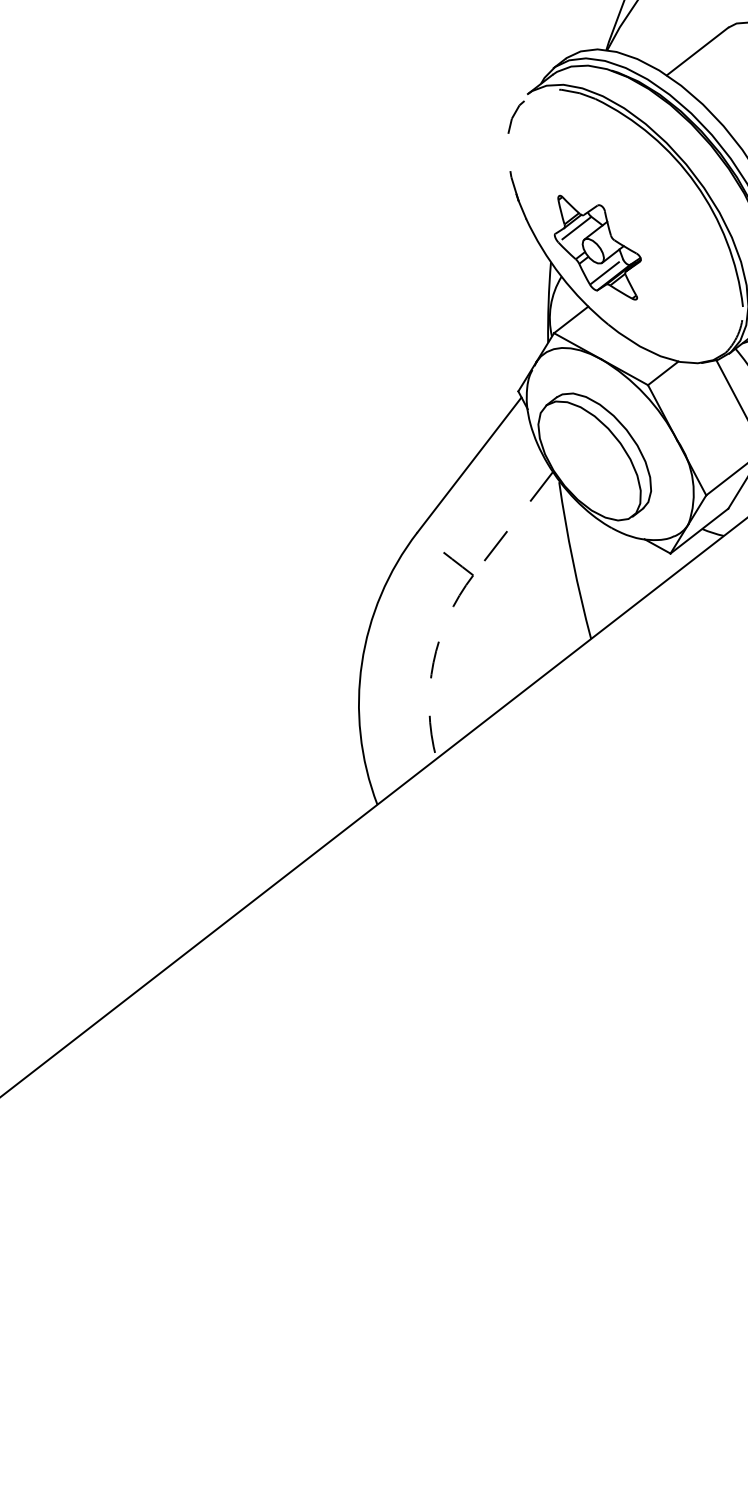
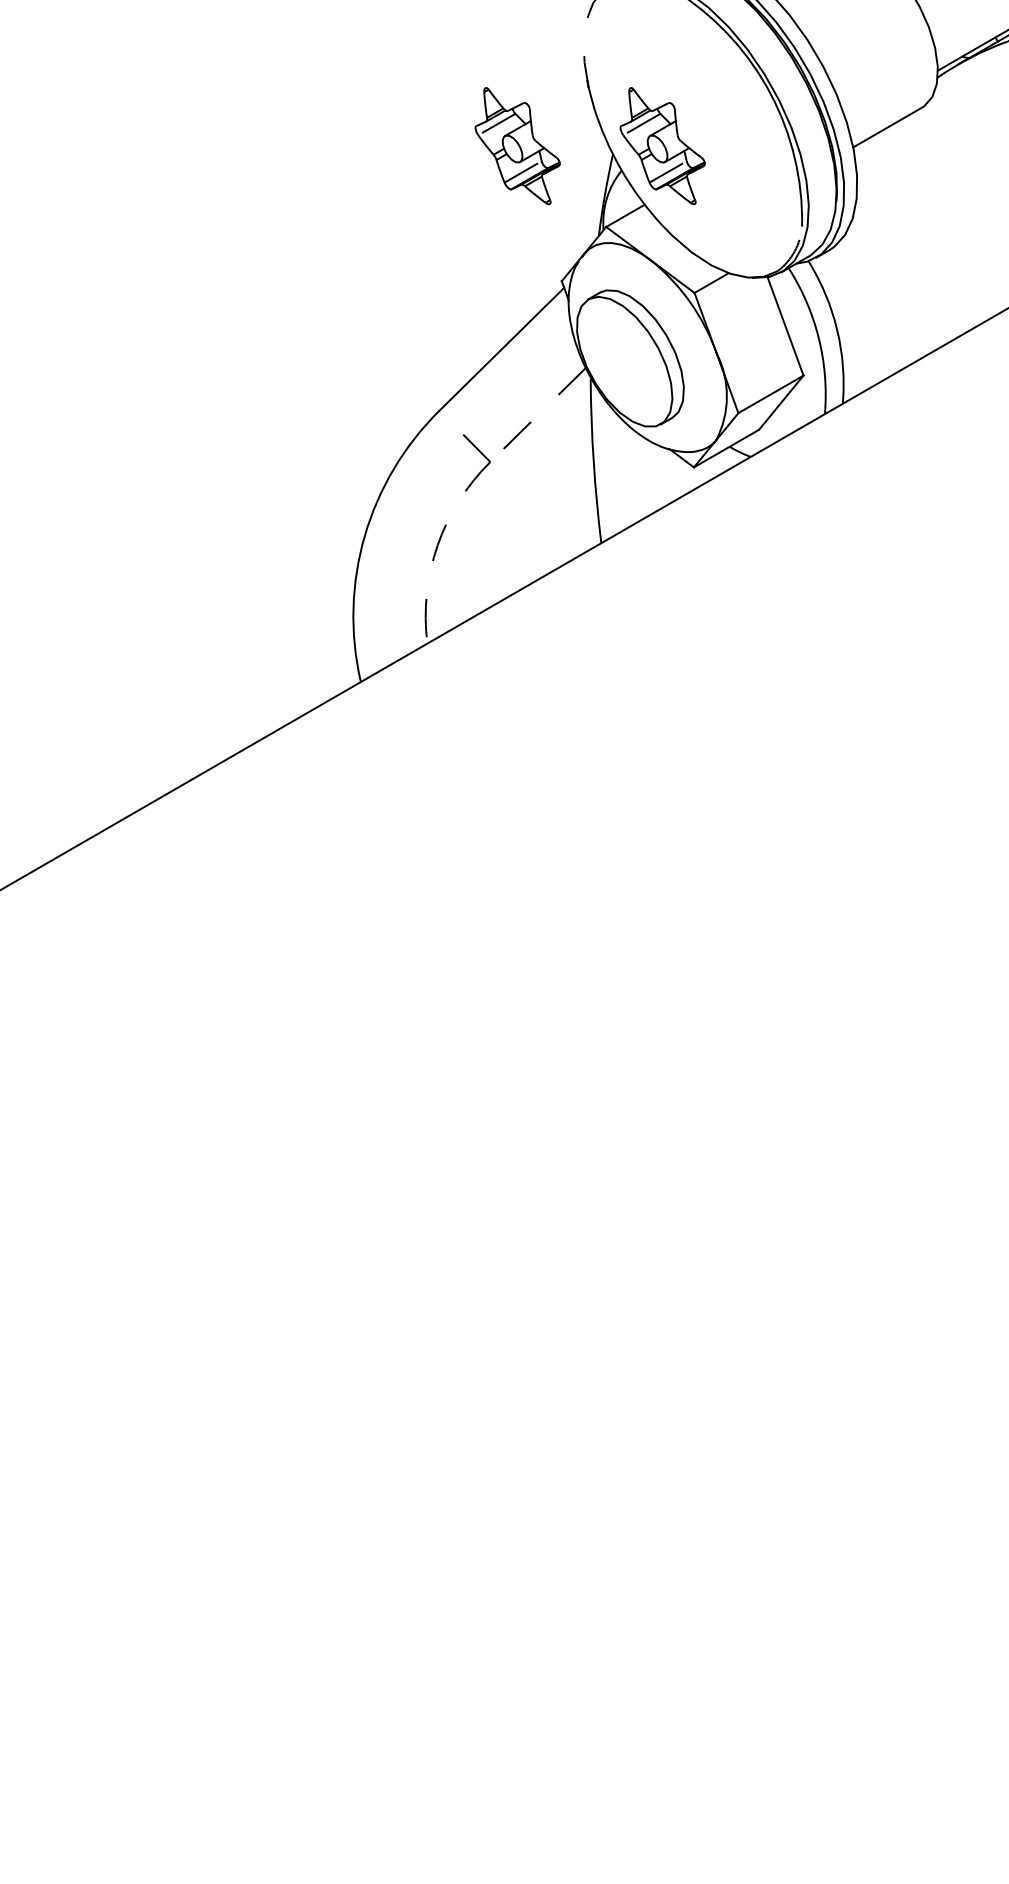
part: (457, 266) -> (517, 145), added

